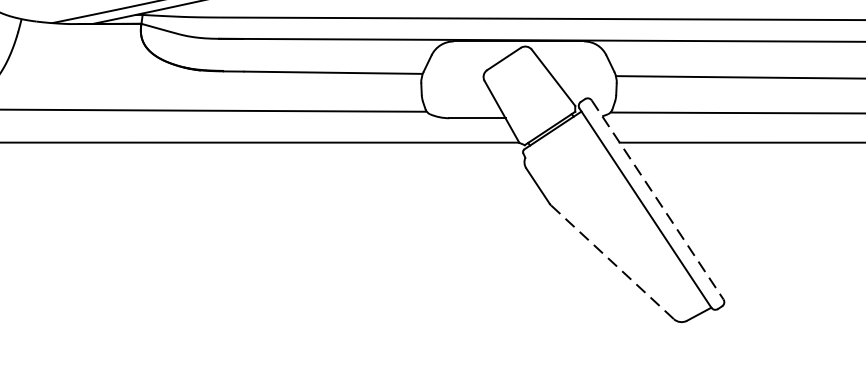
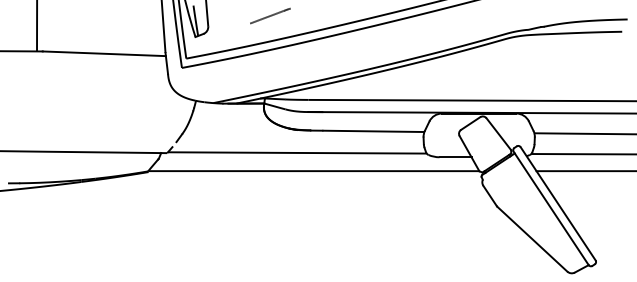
line: (658, 199) -> (558, 203), dashed -> solid
line: (612, 262) -> (532, 239), dashed -> solid

